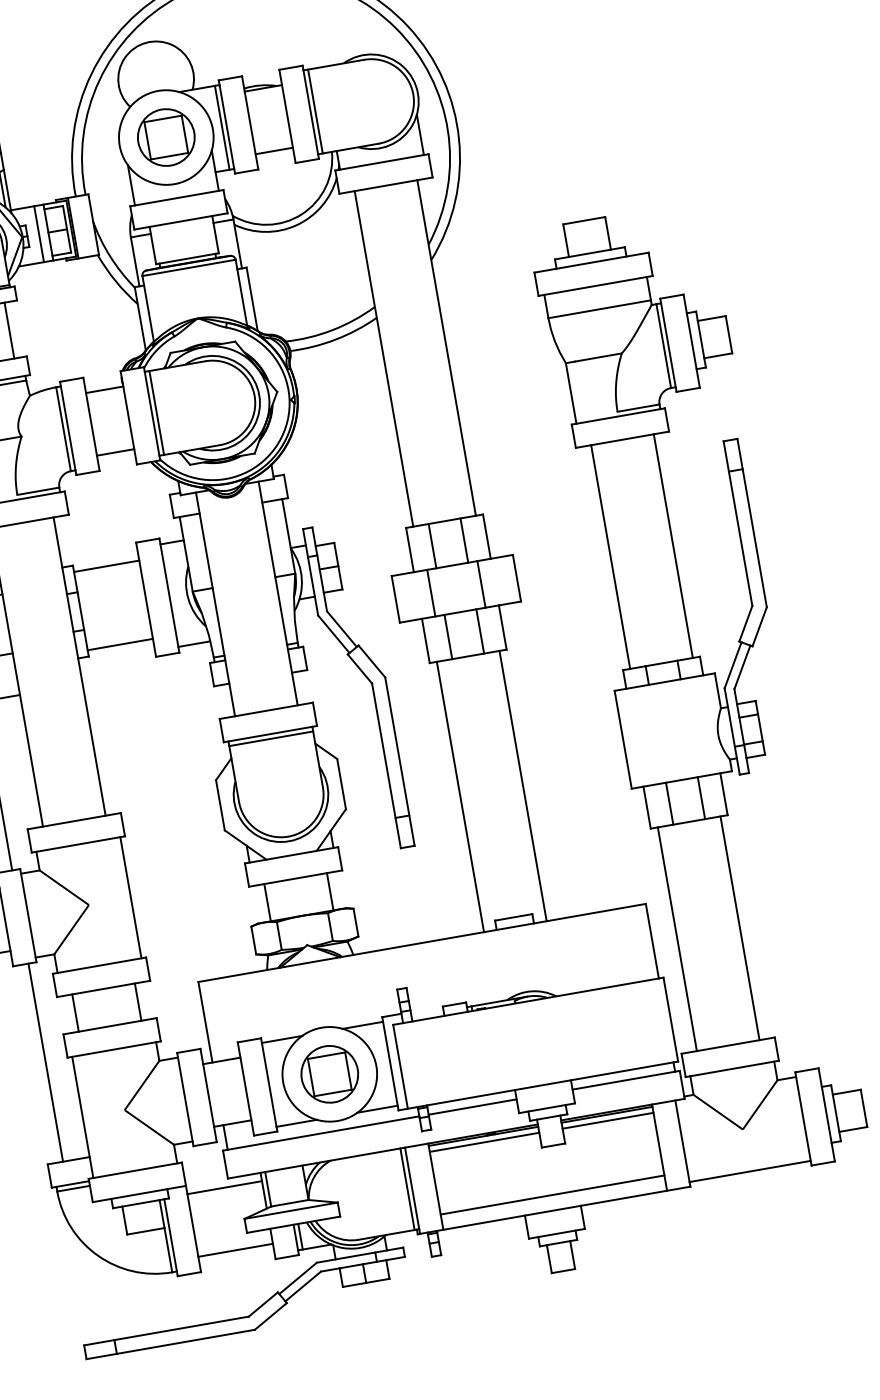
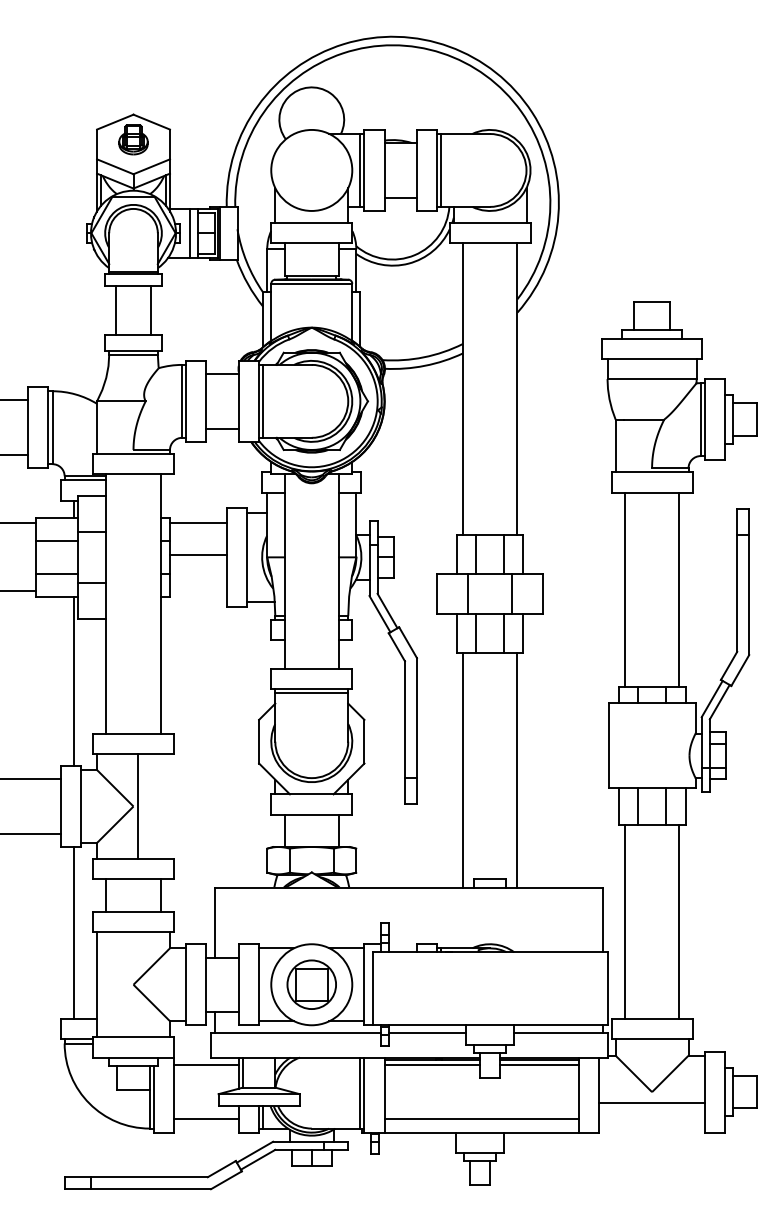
part: (165, 137) -> (311, 170), removed
line: (119, 644) -> (197, 555), moved
line: (130, 897) -> (137, 806), moved
line: (749, 1171) -> (651, 1102), moved

